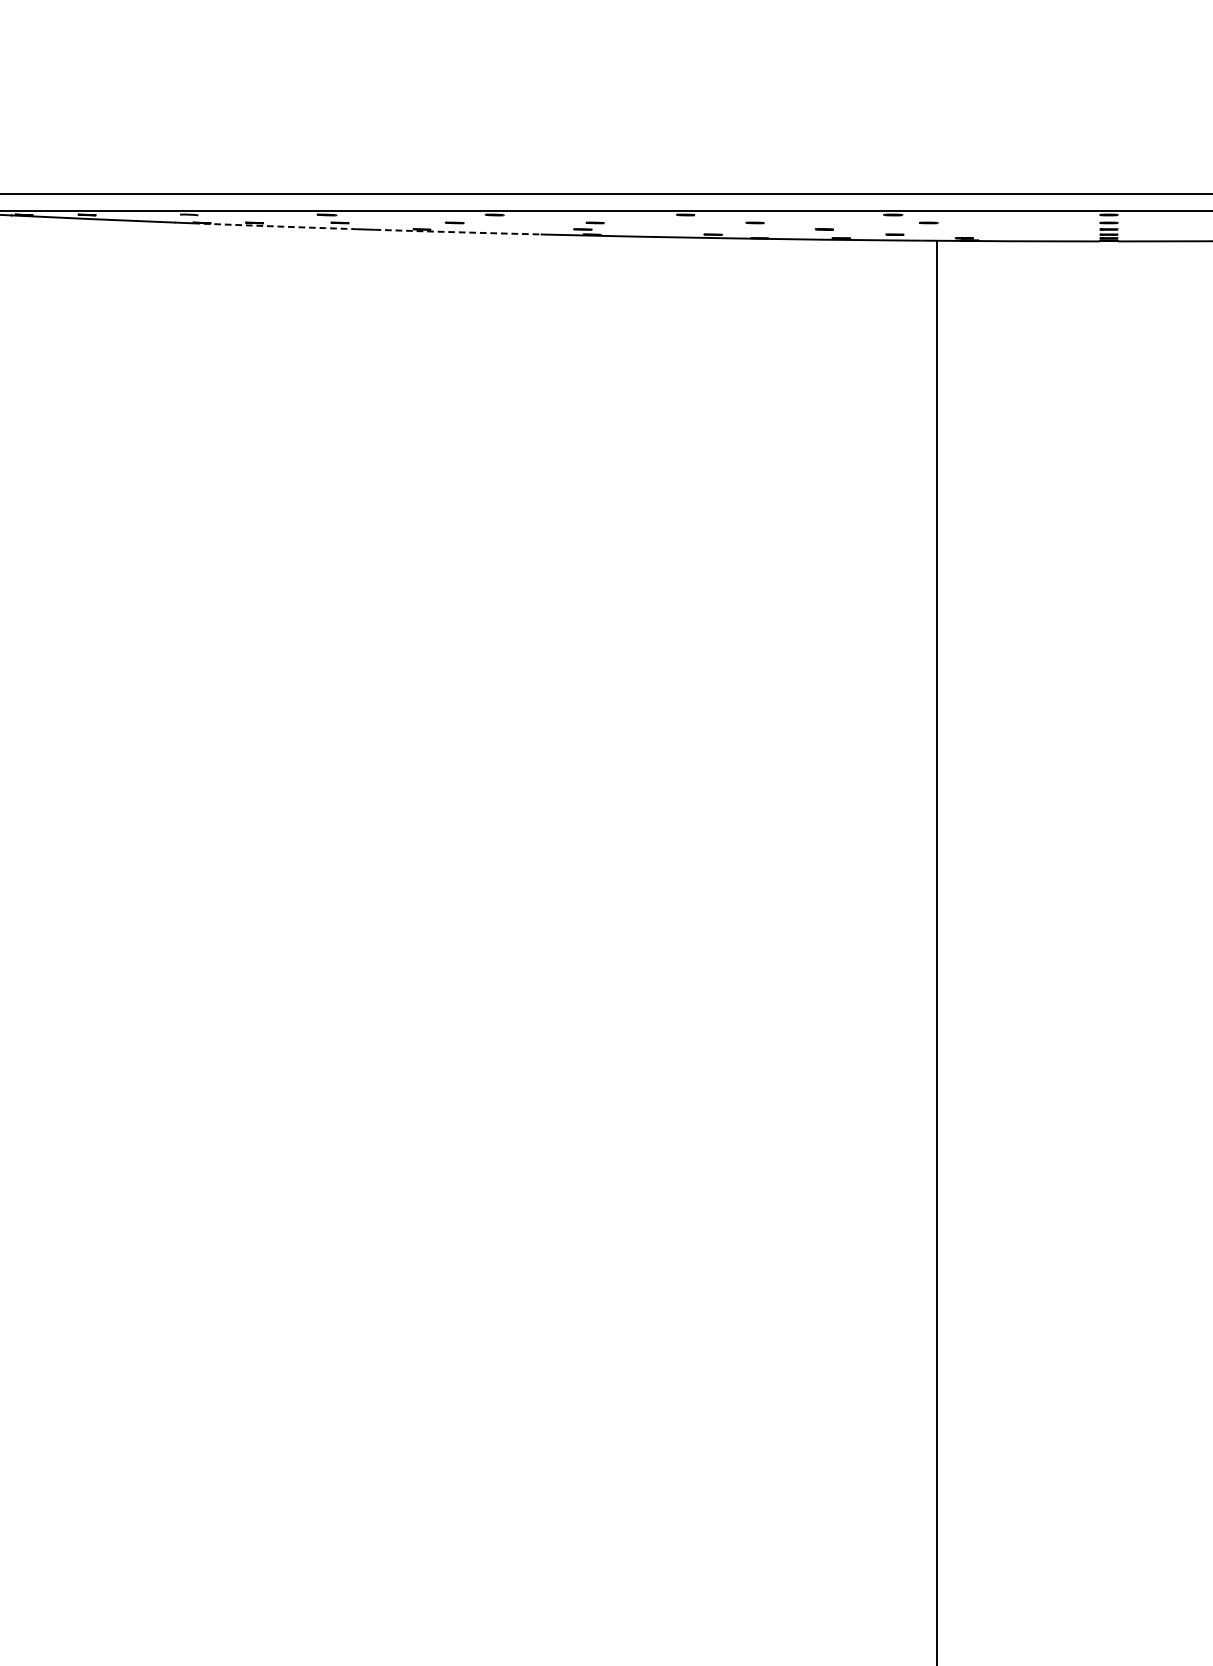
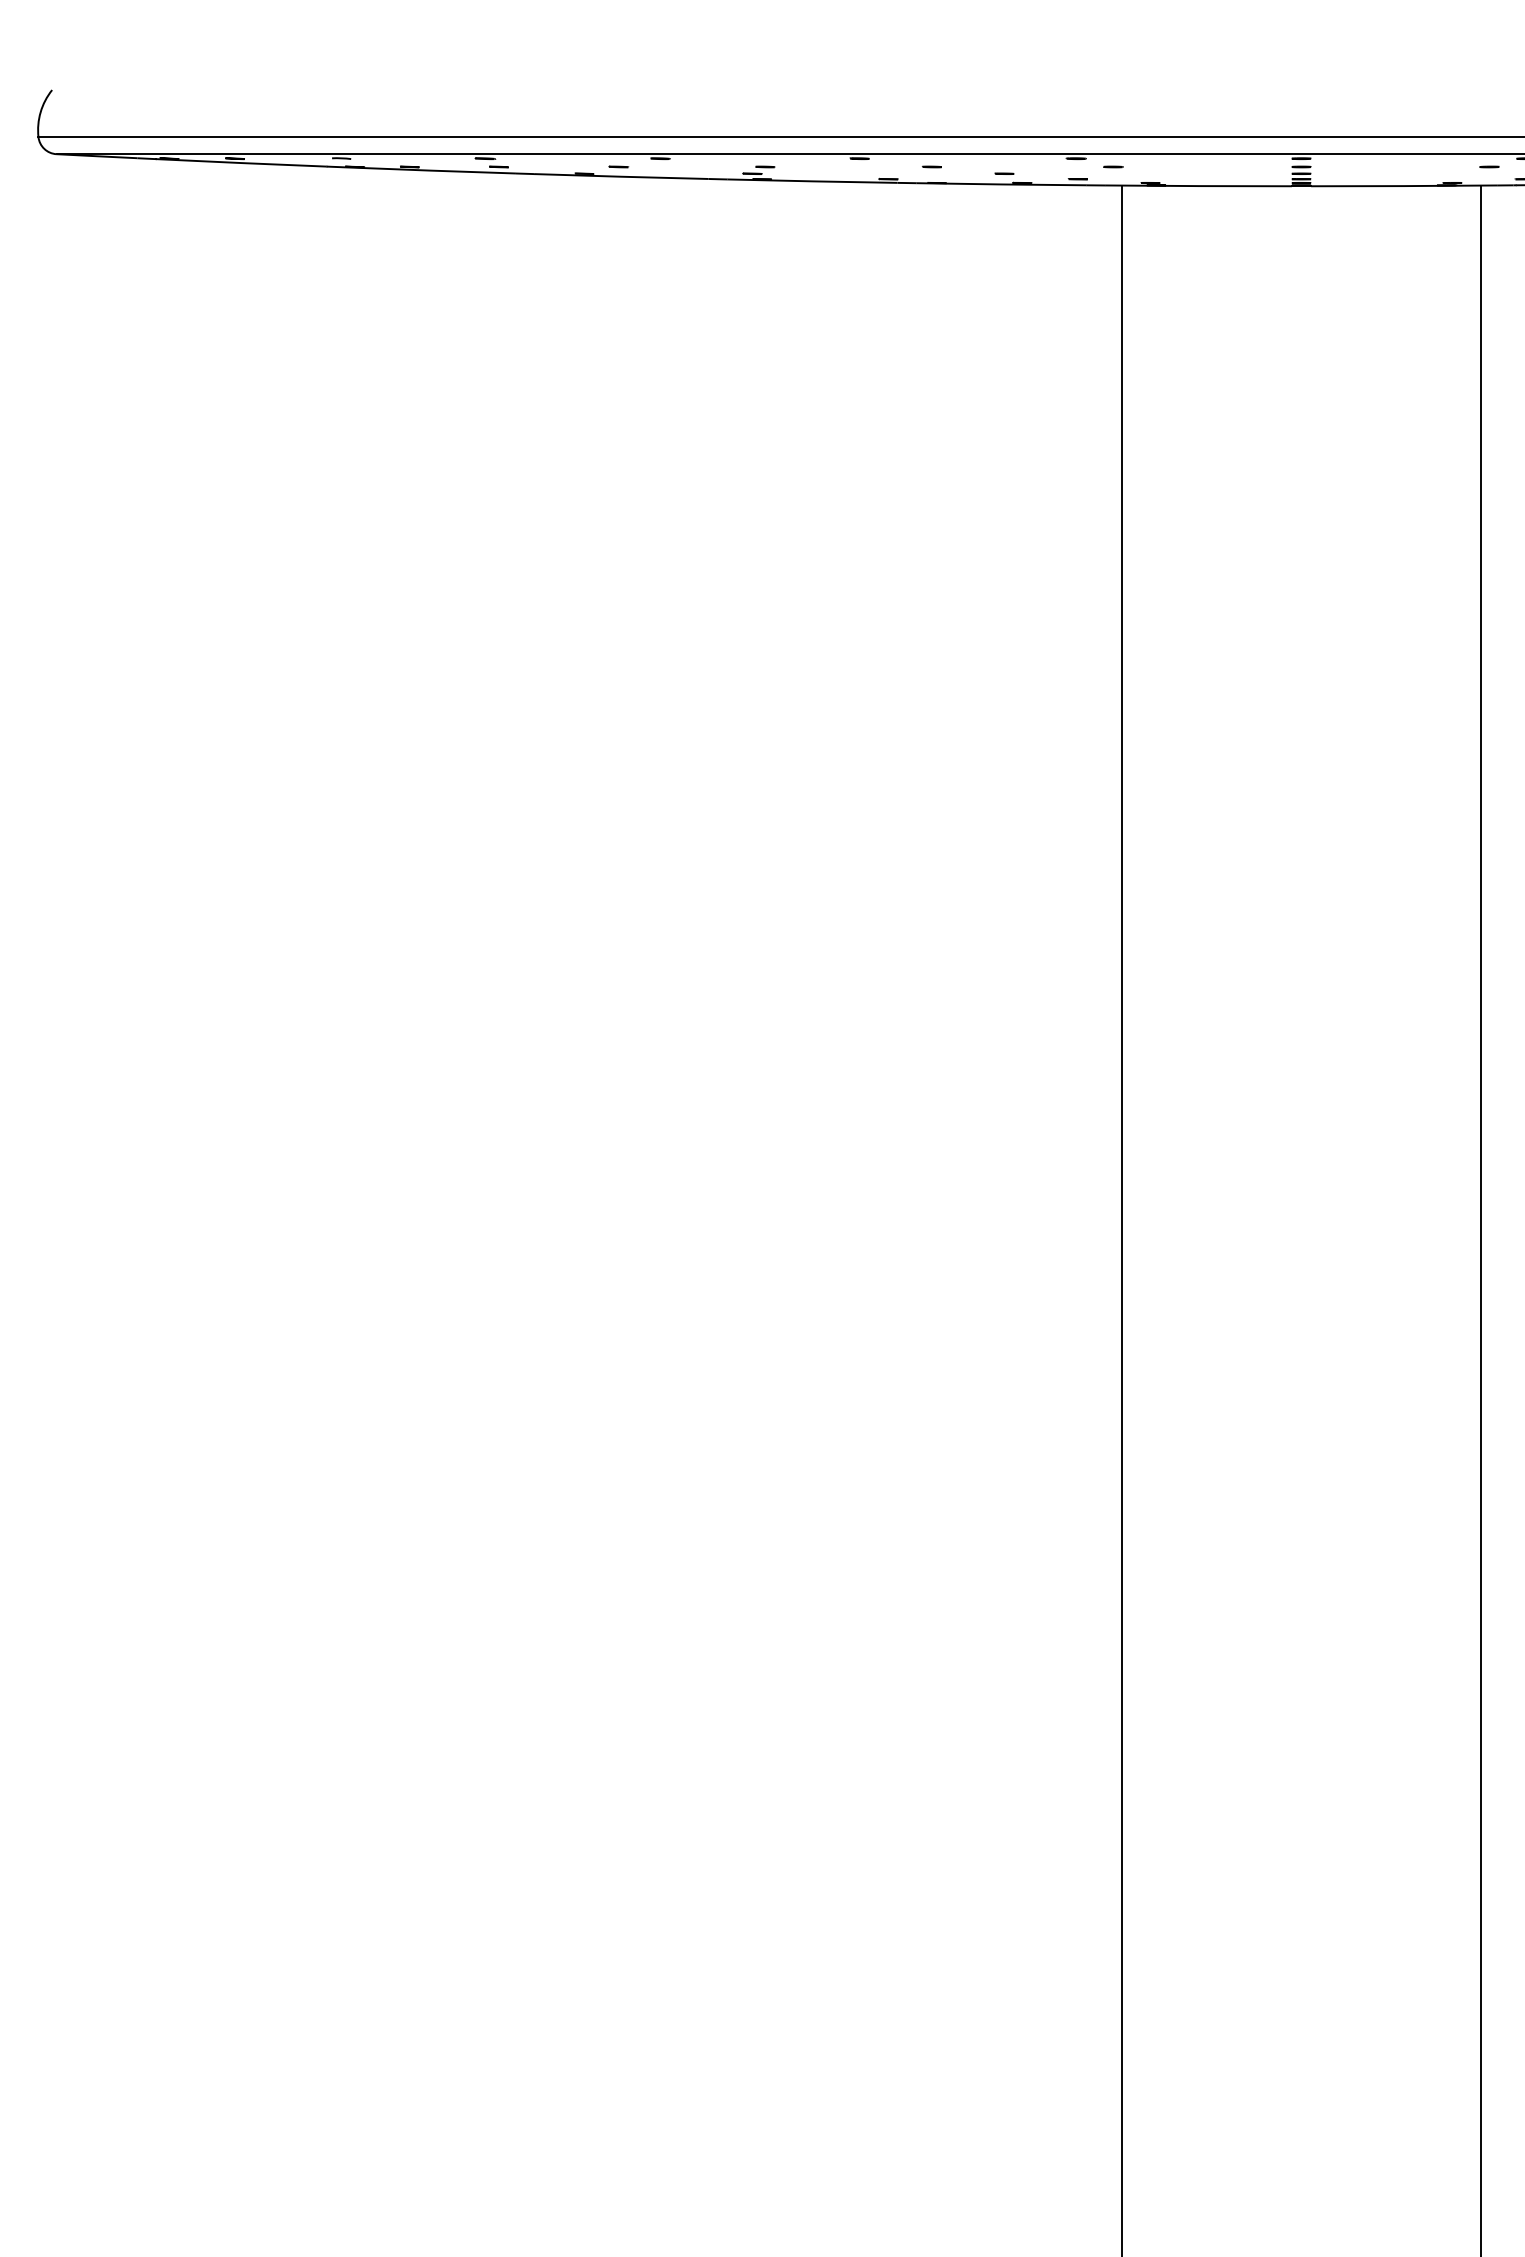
arc: (274, 226) -> (430, 170), dashed -> solid
arc: (457, 232) -> (621, 176), dashed -> solid

